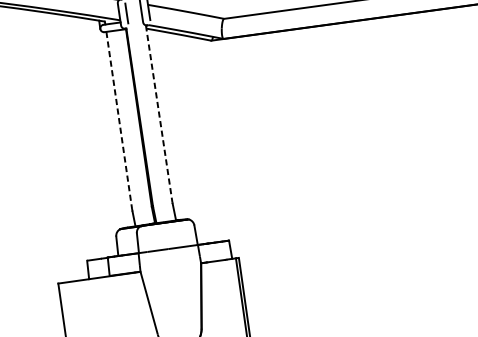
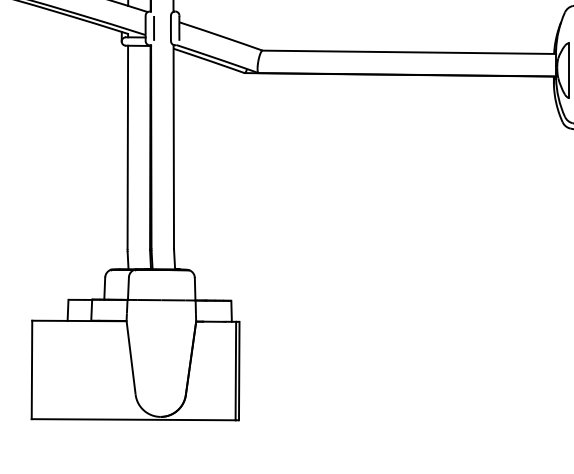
line: (158, 113) -> (173, 146), dashed -> solid
line: (118, 120) -> (127, 147), dashed -> solid

